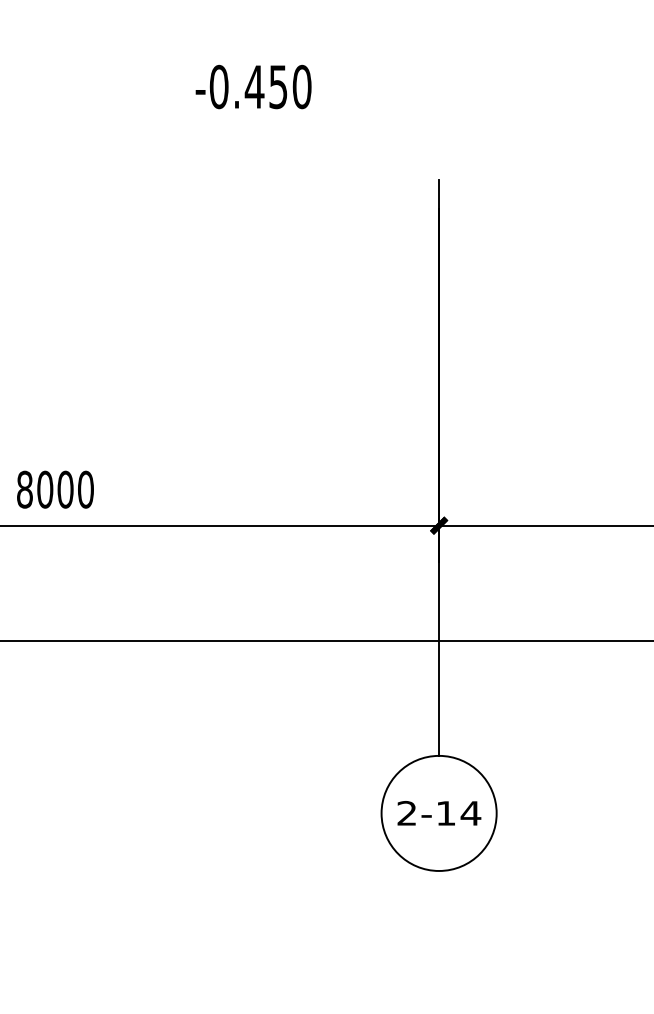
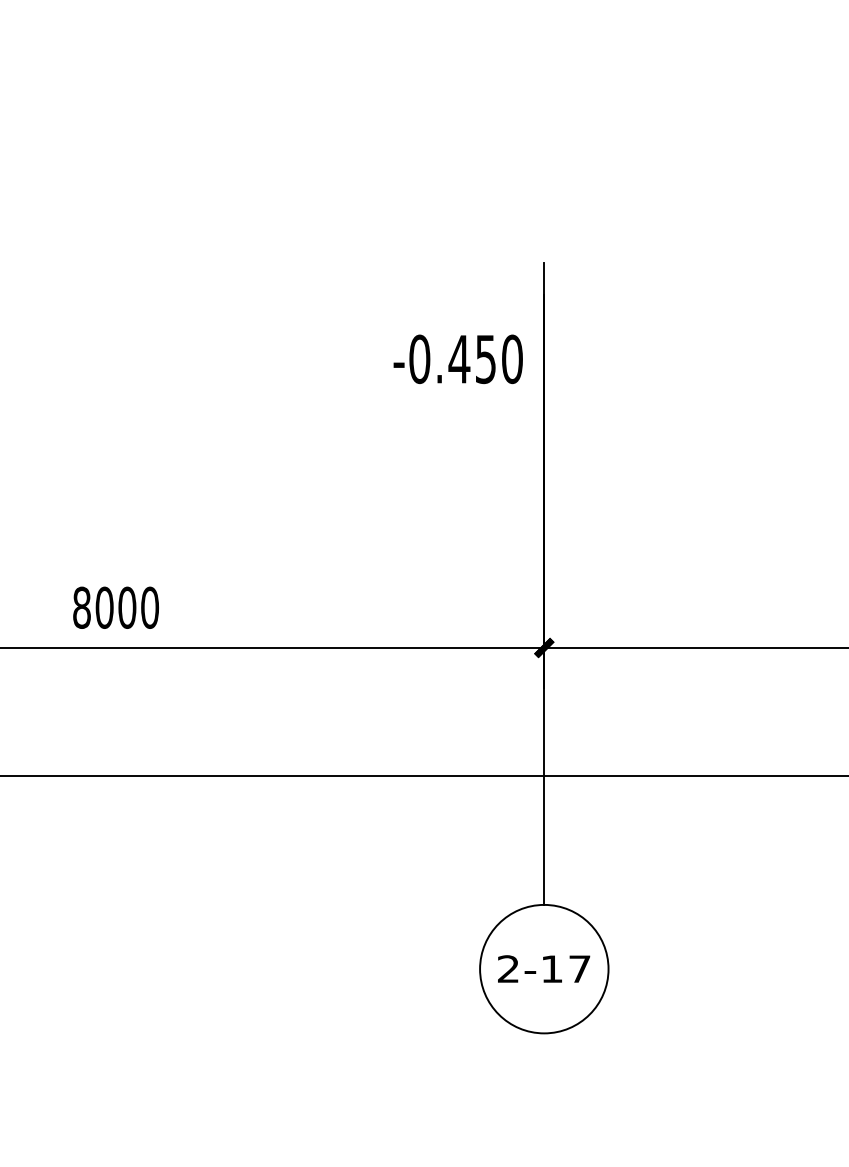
text: (252, 87) -> (457, 359), moved
text: (470, 812) -> (579, 968), 2-14 -> 2-17

